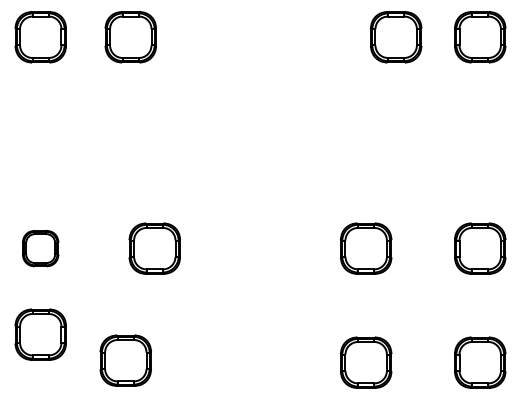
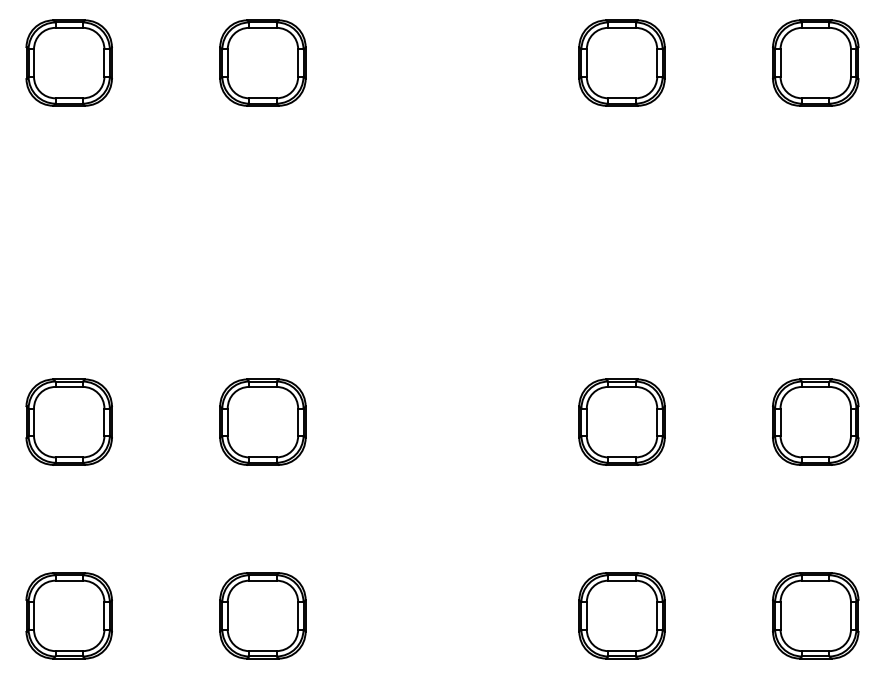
part: (130, 37) -> (262, 63), moved
part: (396, 37) -> (622, 63), moved
part: (40, 248) -> (68, 421), size x1.43
part: (40, 334) -> (68, 615), moved
part: (125, 360) -> (262, 615), moved

